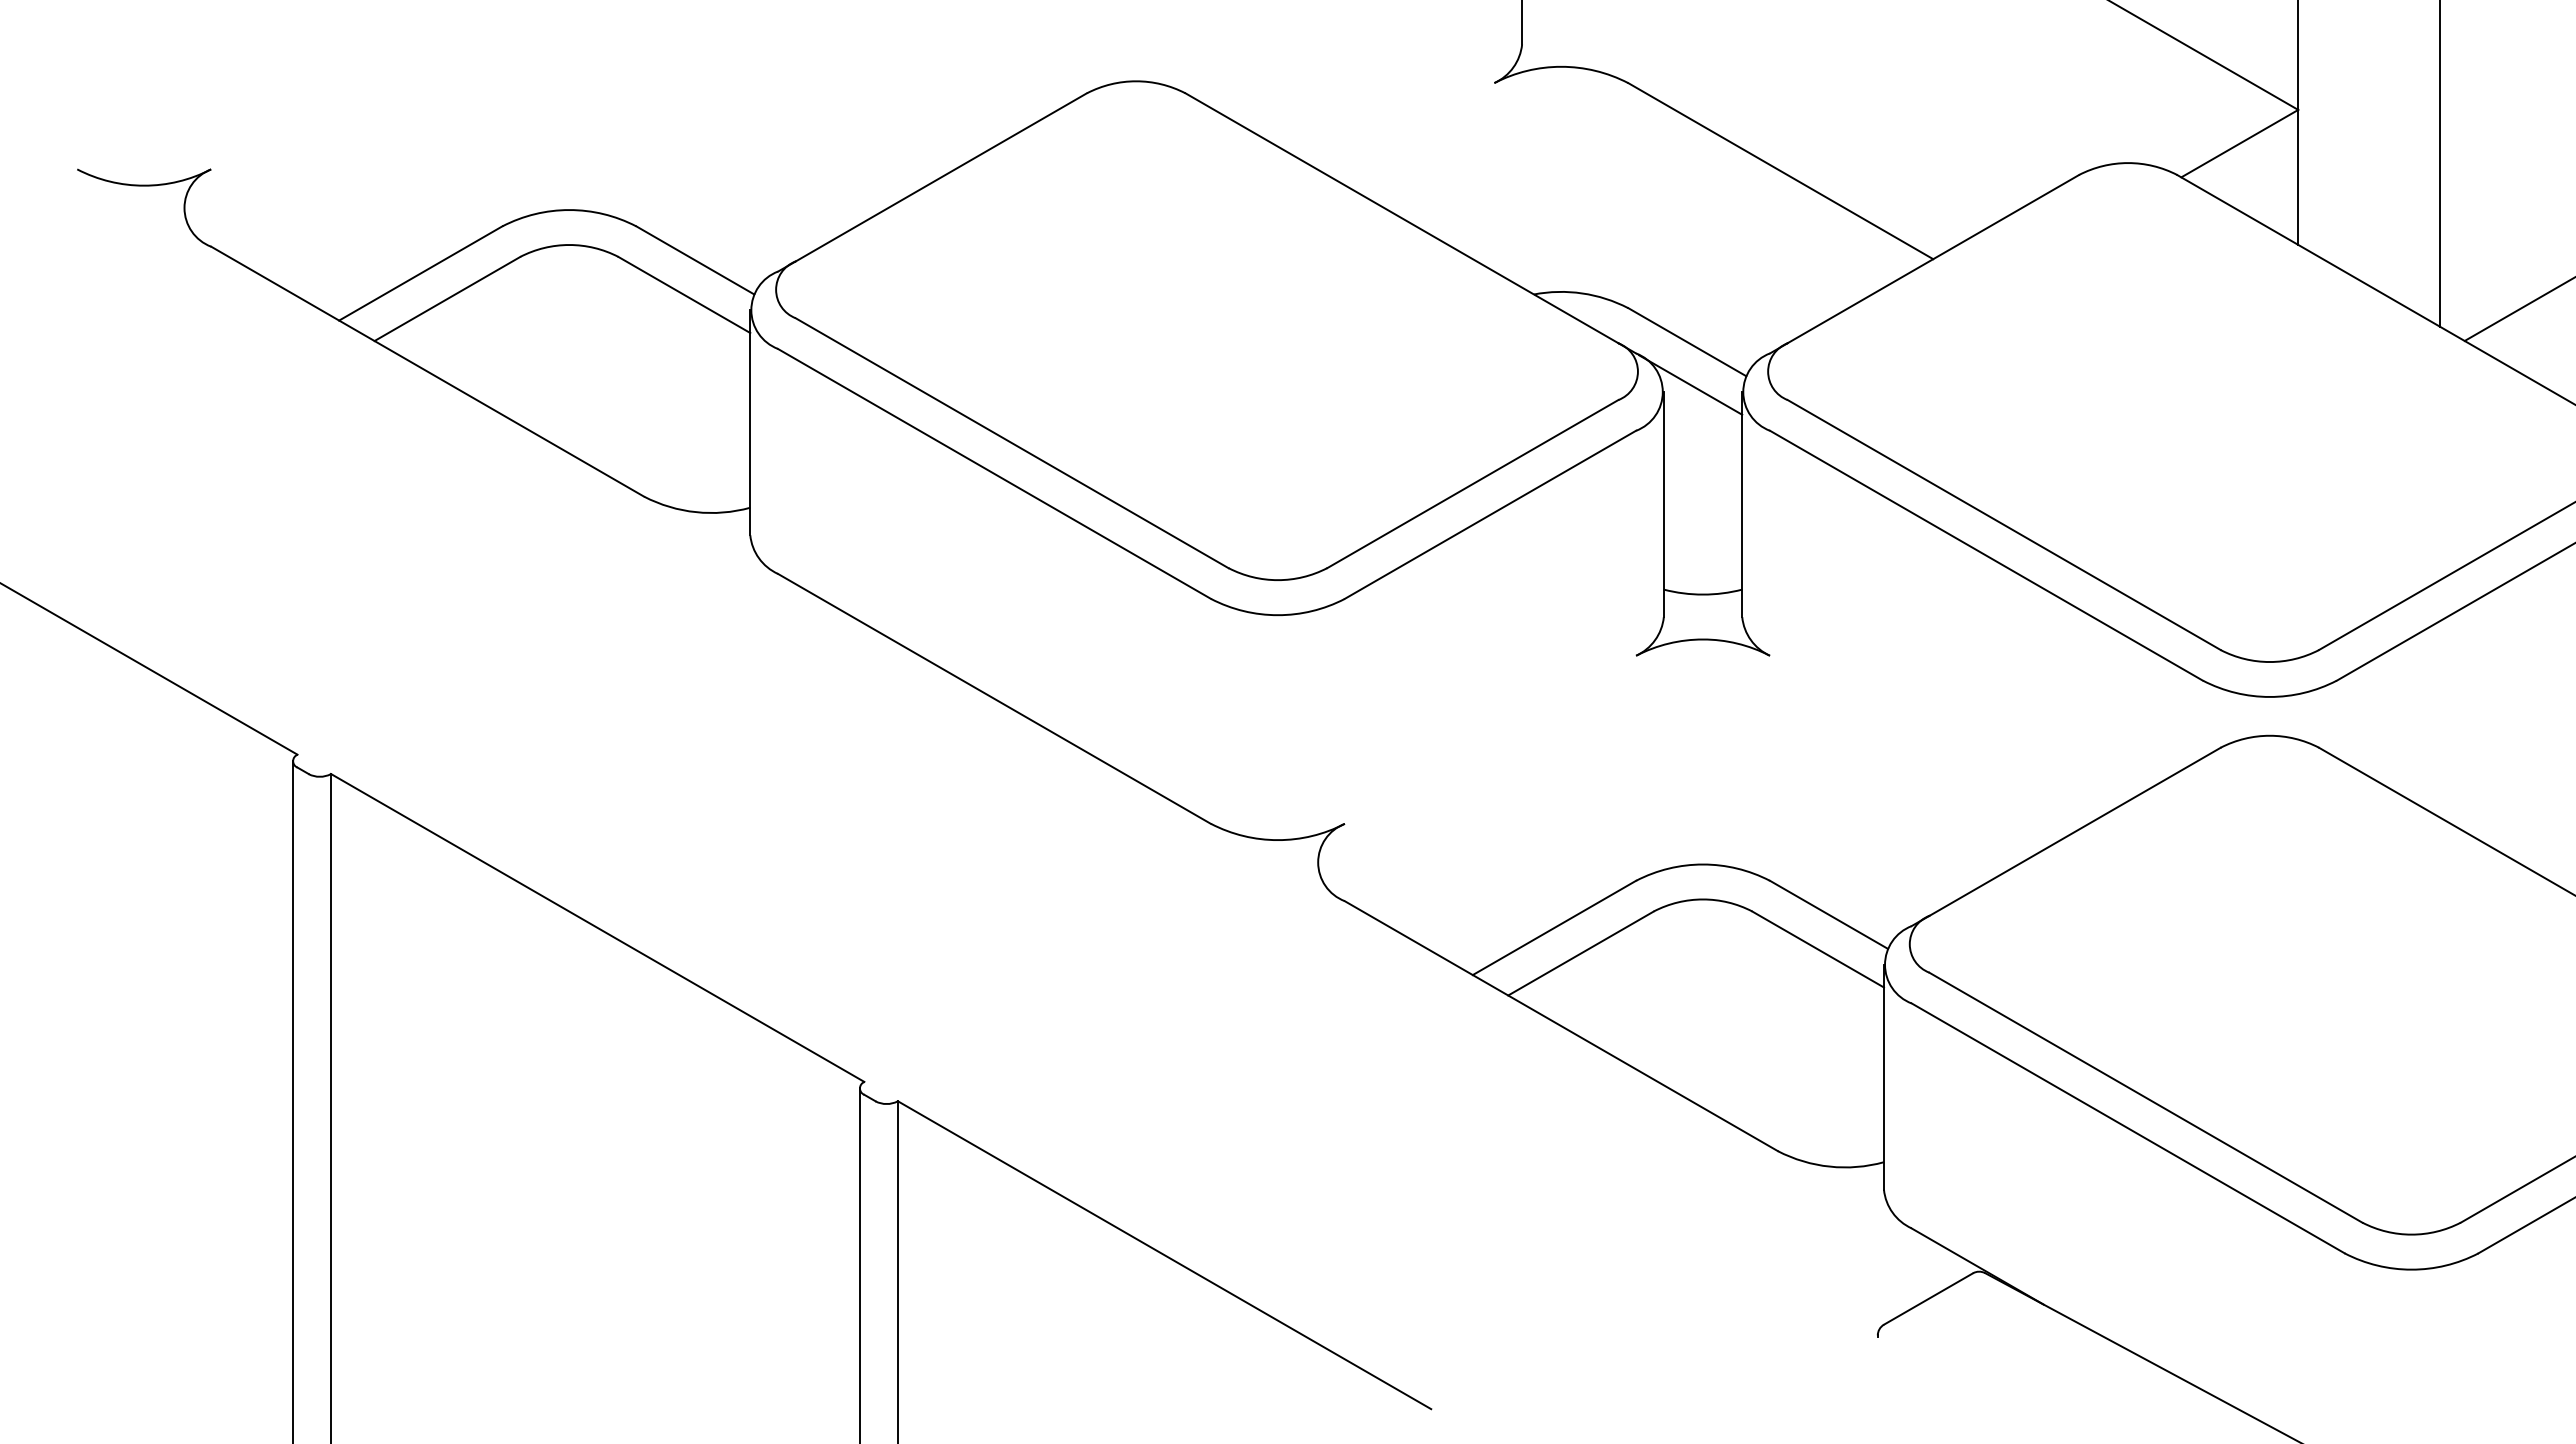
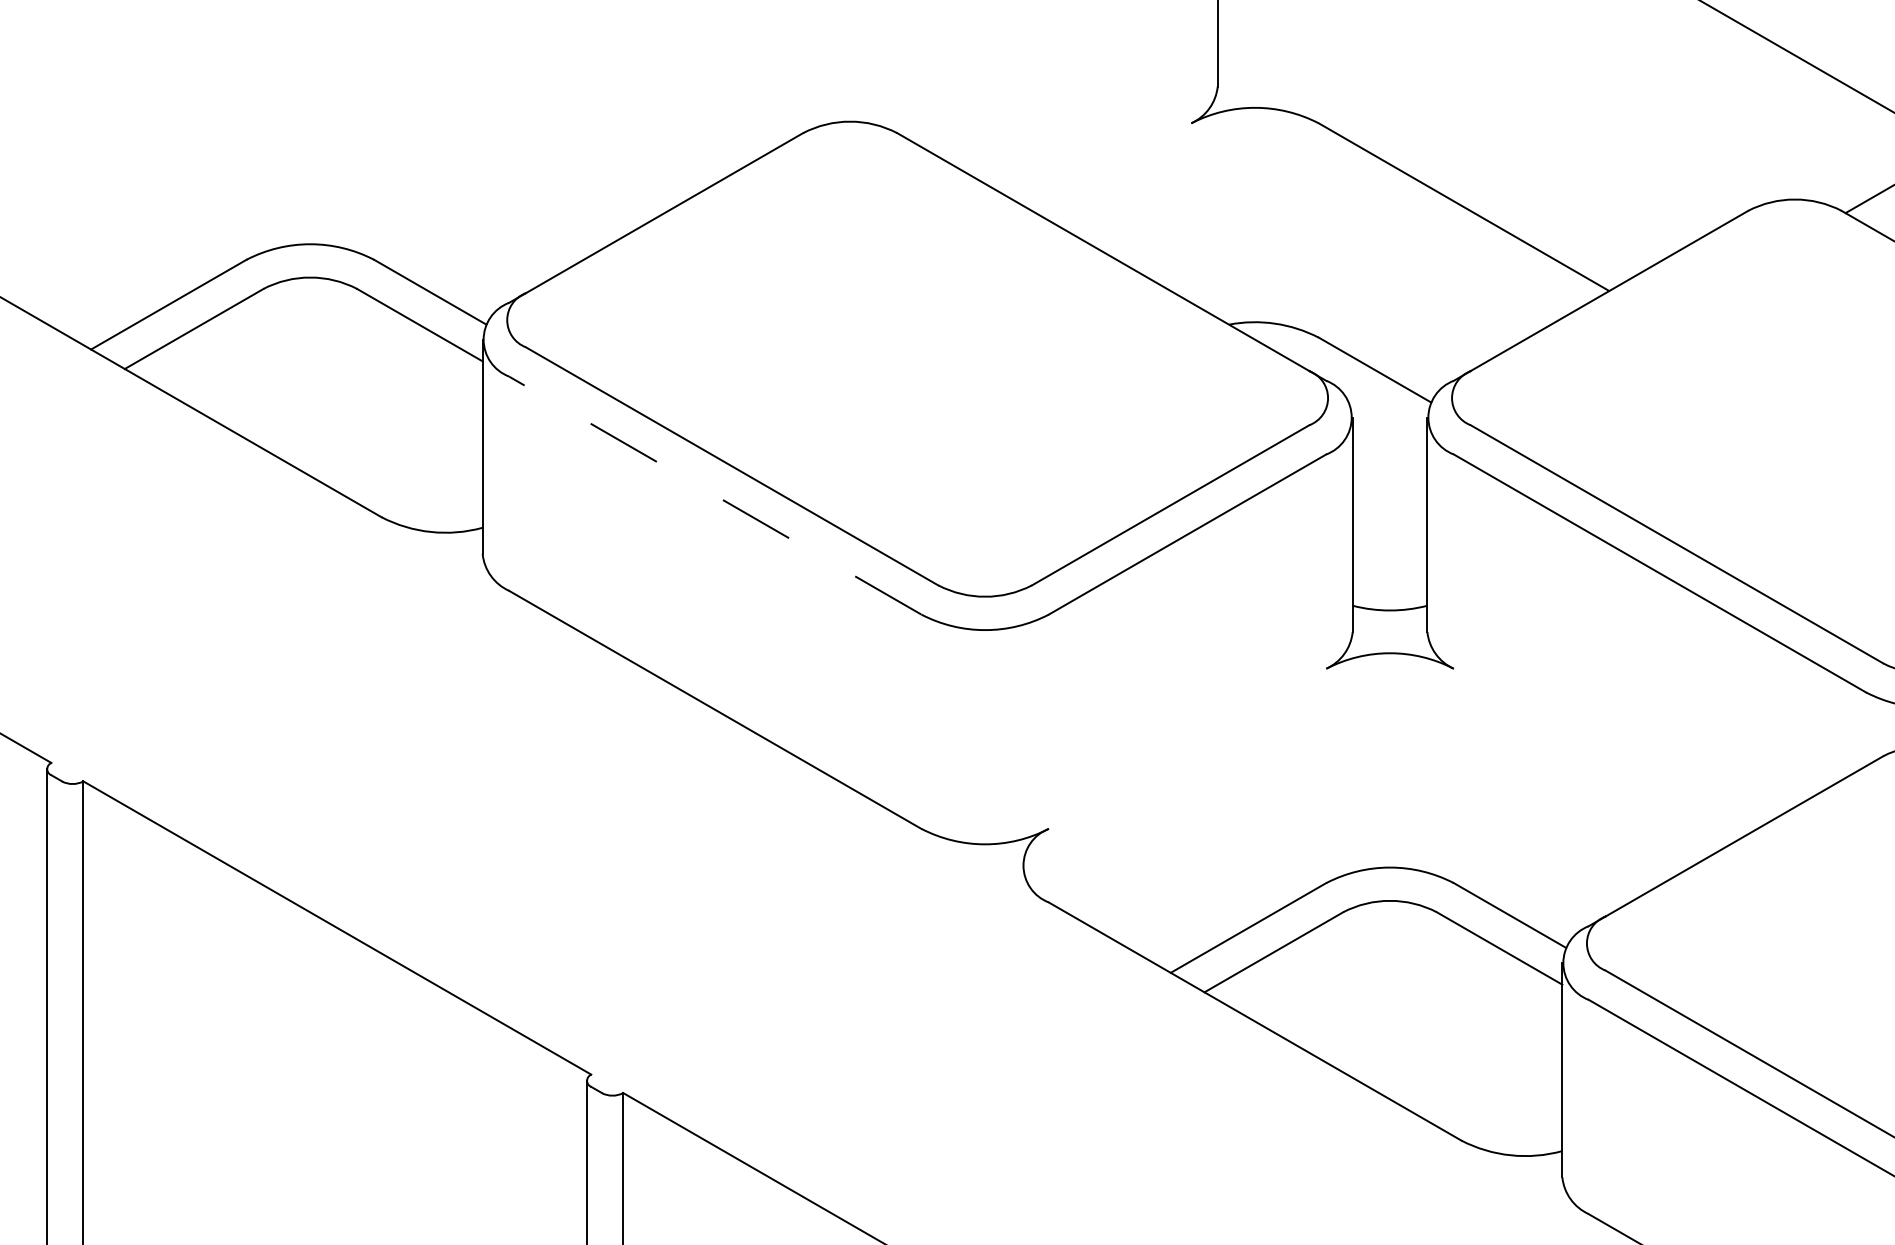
line: (1690, 384) -> (1378, 410), removed
line: (994, 473) -> (715, 495), solid -> dashed

